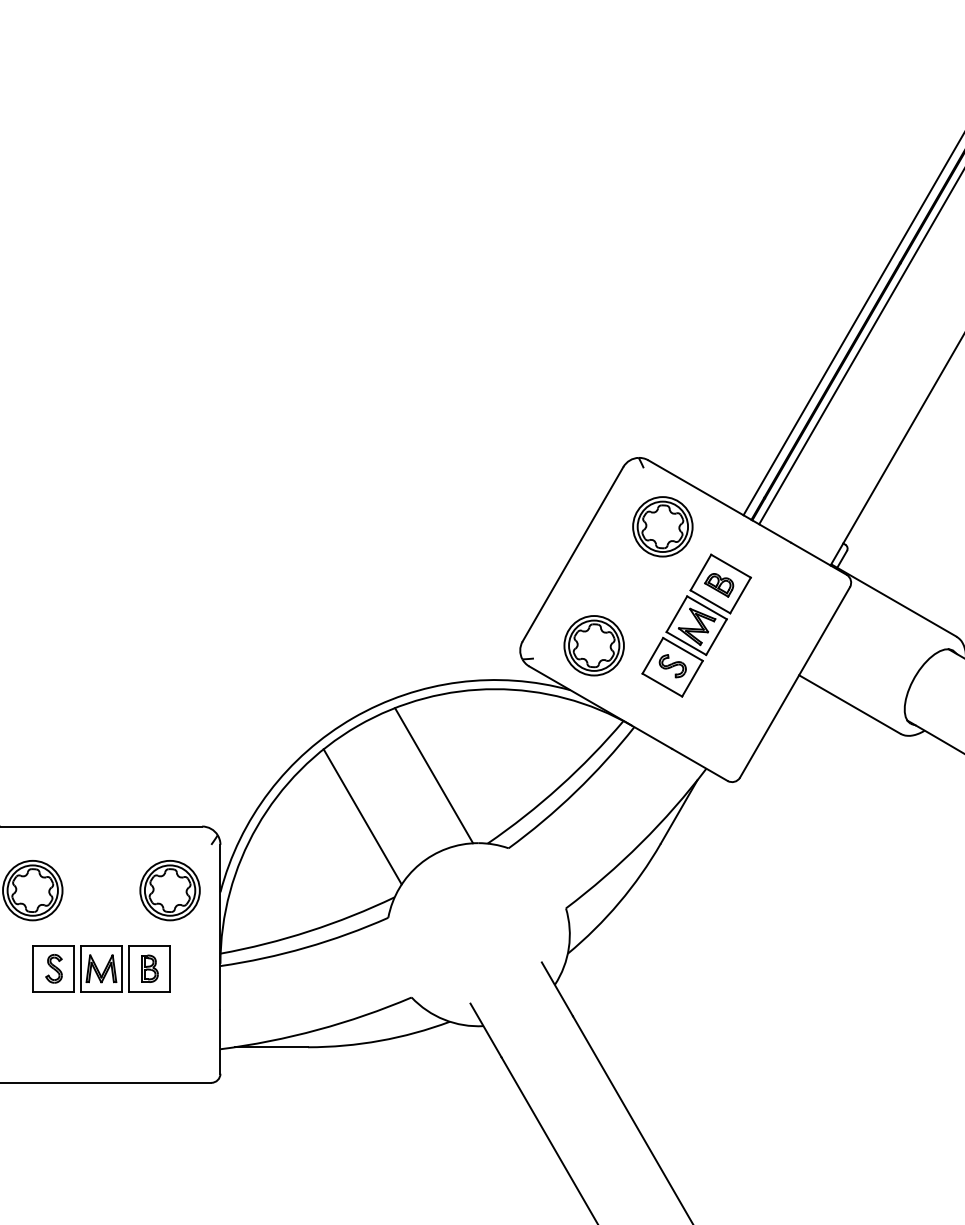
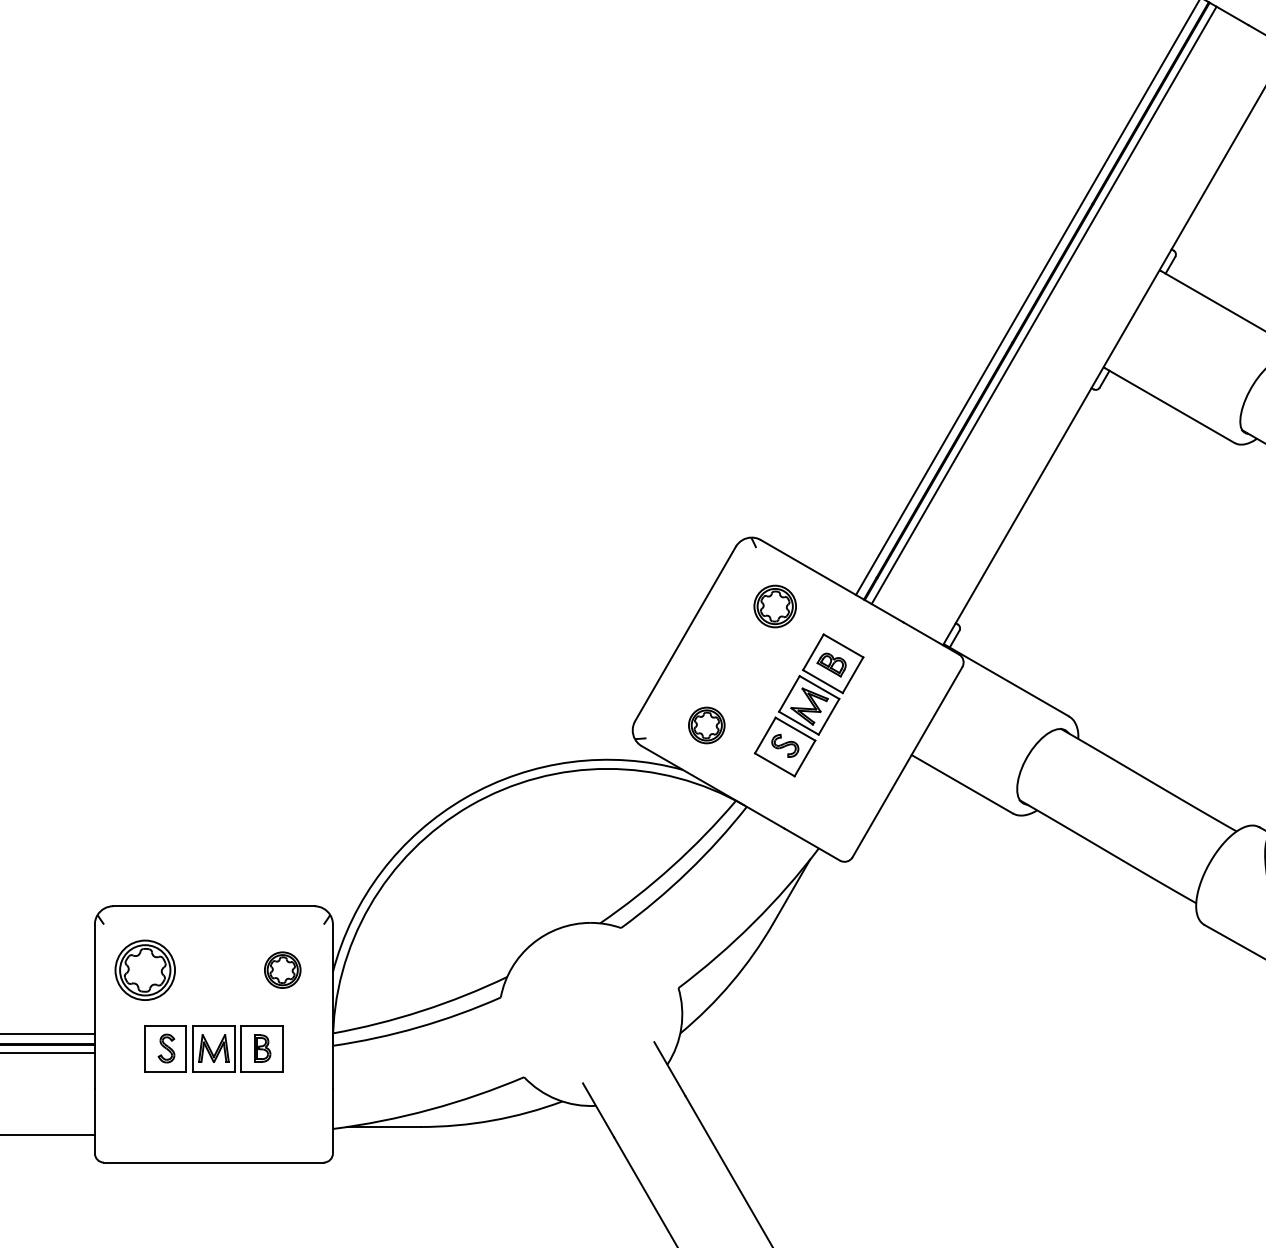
part: (662, 526) -> (774, 606), size x0.7
part: (594, 645) -> (706, 725), size x0.6
line: (434, 775) -> (546, 855), removed
line: (363, 816) -> (475, 896), removed
part: (170, 889) -> (282, 969), size x0.6

